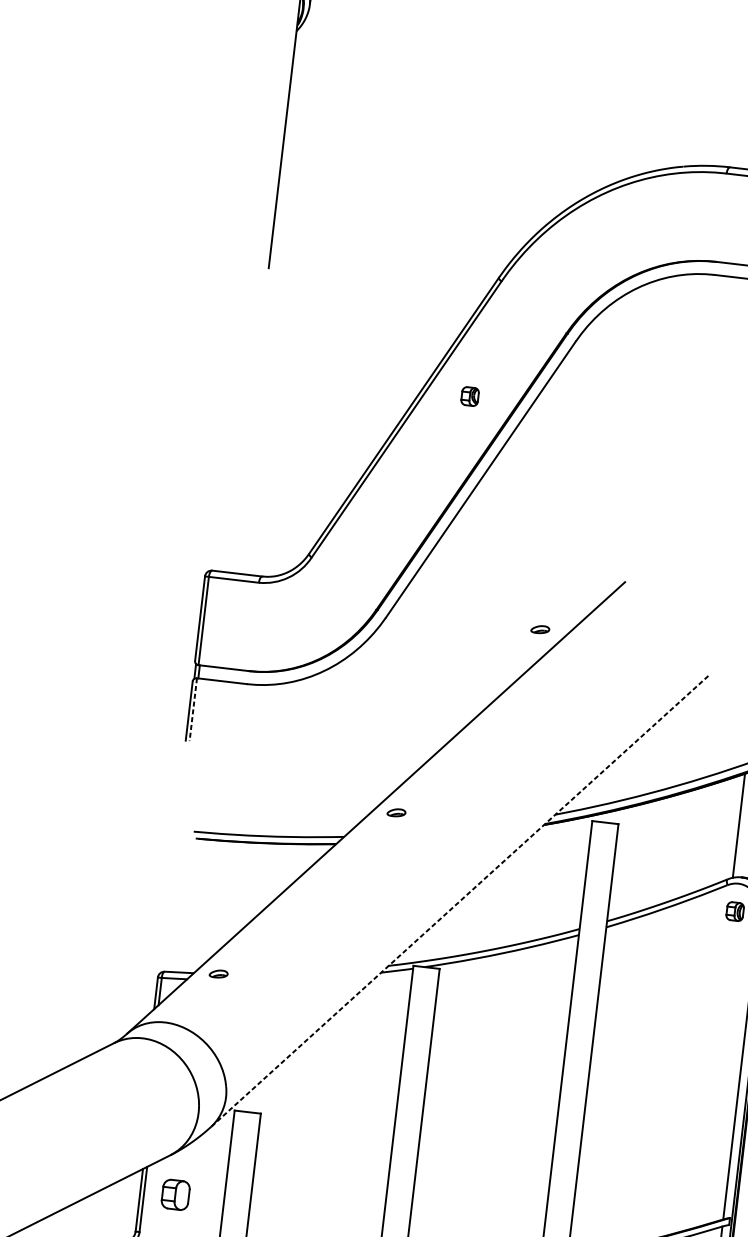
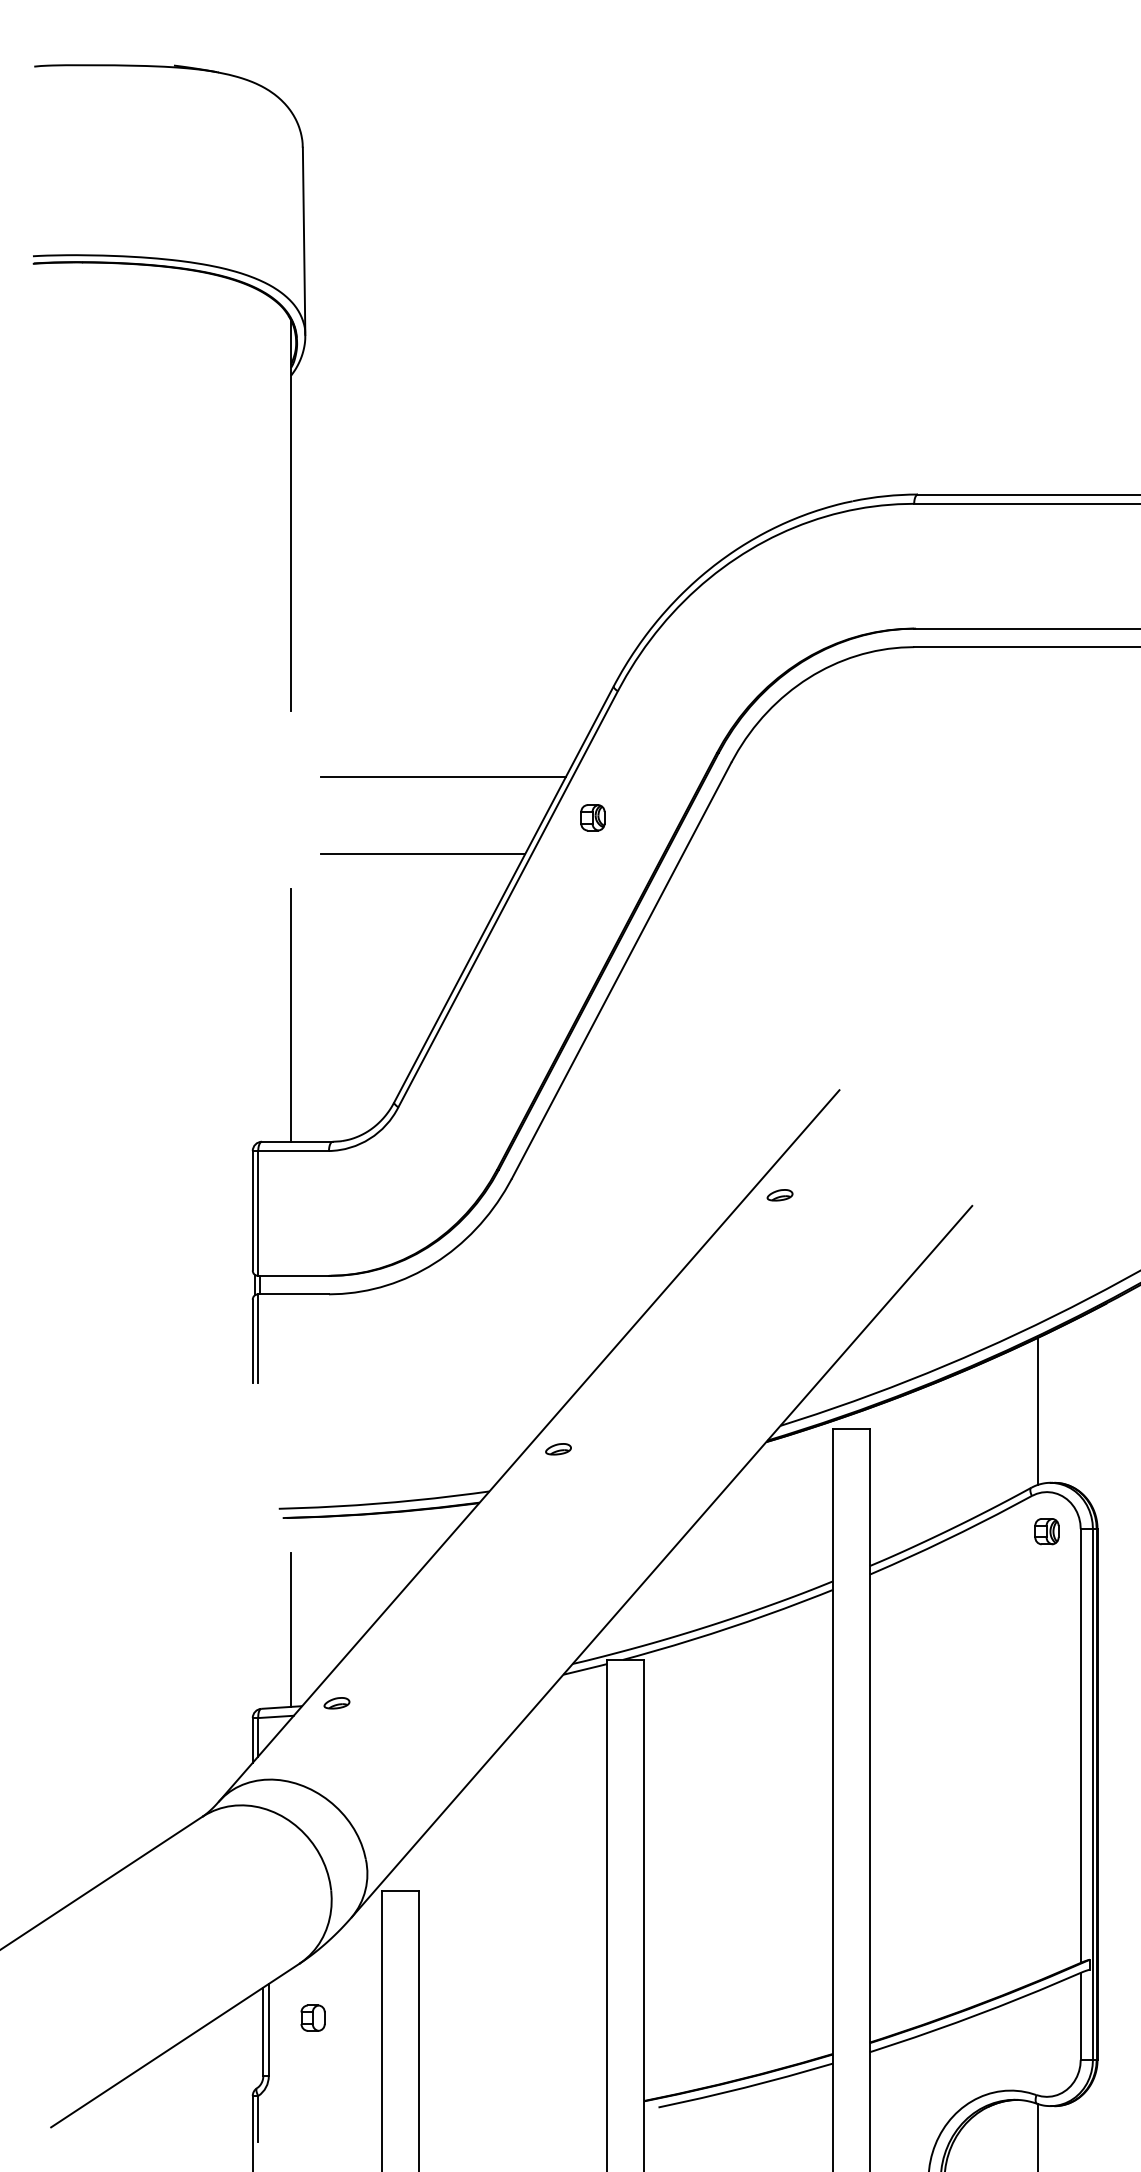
line: (371, 327) -> (443, 776), added
line: (350, 380) -> (423, 854), added
part: (469, 396) -> (592, 817), moved
line: (243, 483) -> (291, 1015), added
part: (539, 629) -> (779, 1195), moved
line: (193, 710) -> (258, 1339), dashed -> solid
line: (460, 900) -> (662, 1561), dashed -> solid
line: (192, 918) -> (291, 1629), added
part: (175, 1194) -> (312, 2017), size x0.62

